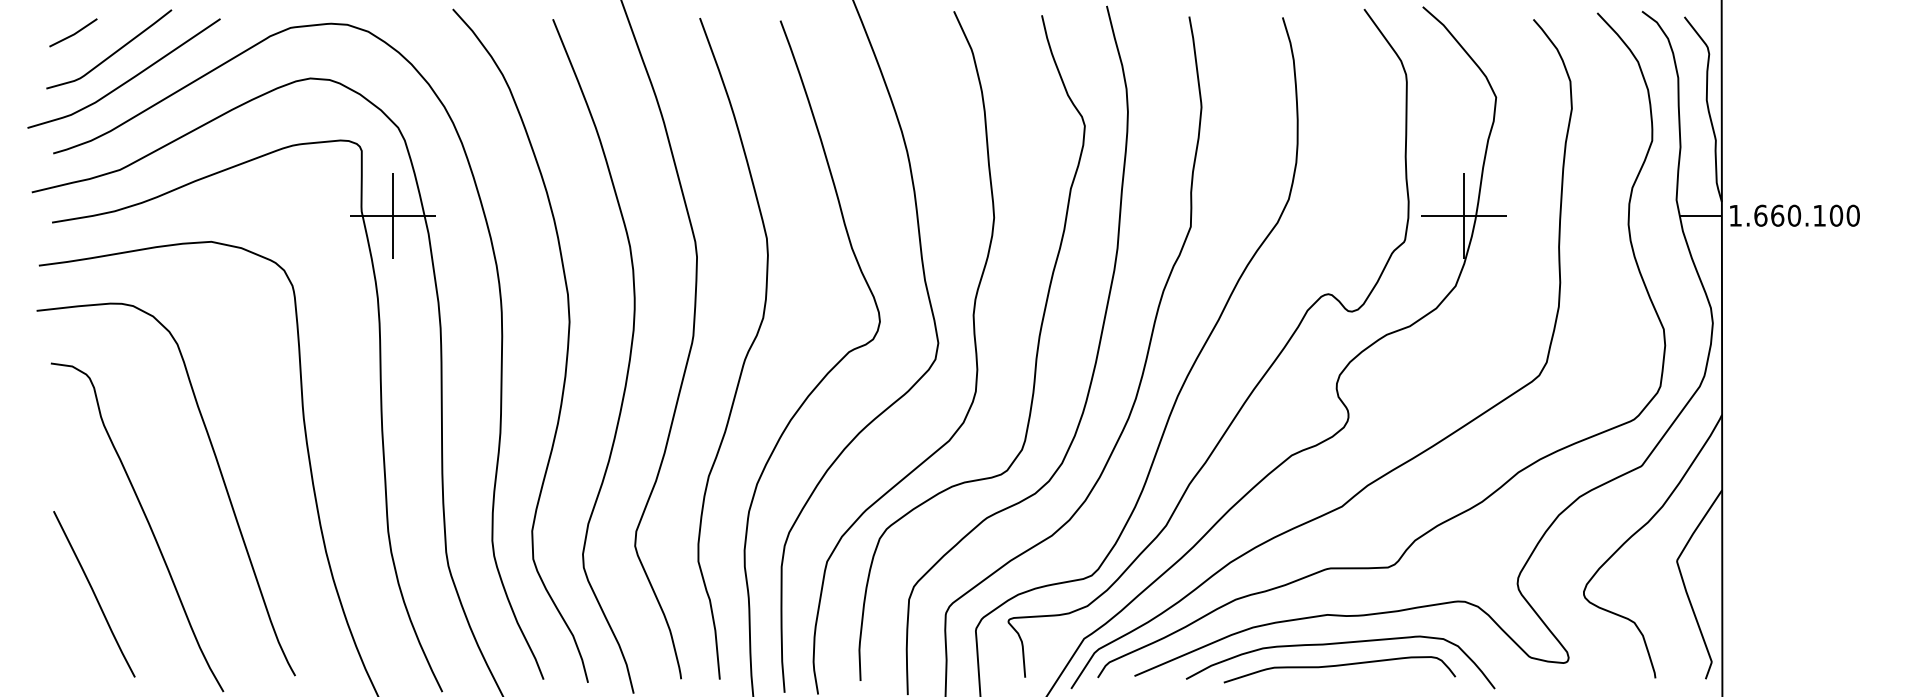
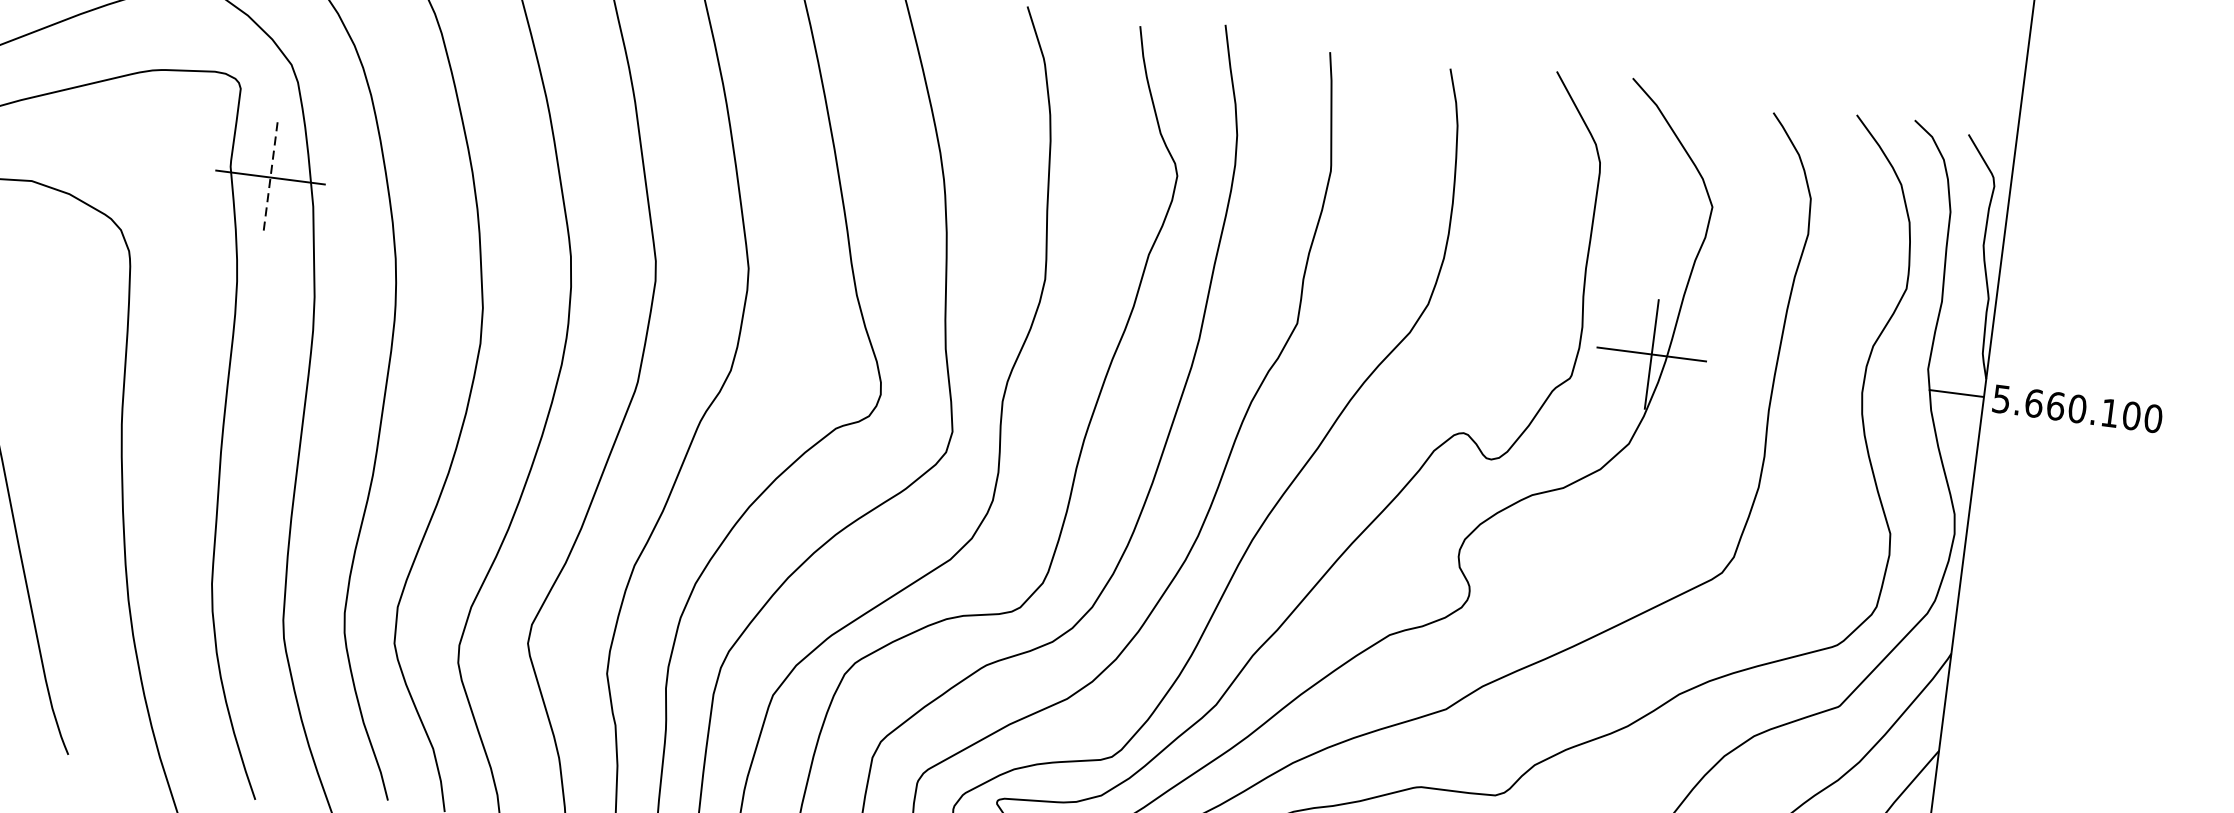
line: (393, 215) -> (270, 177), solid -> dashed
text: (1735, 215) -> (2001, 398), 1.660.100 -> 5.660.100

